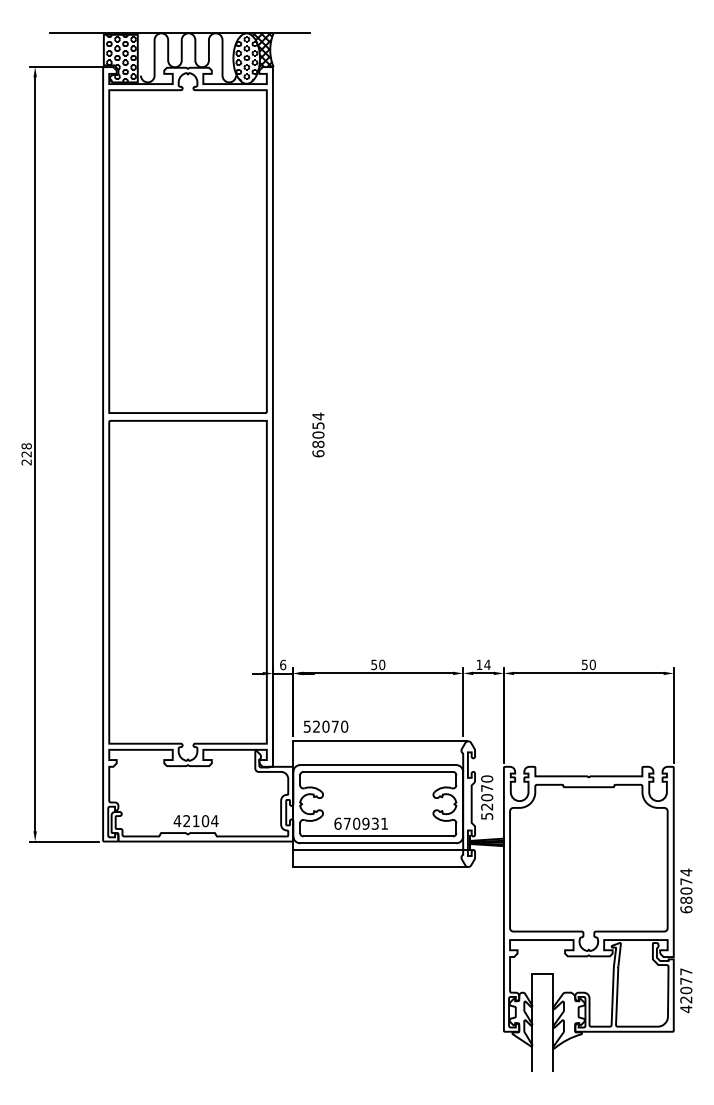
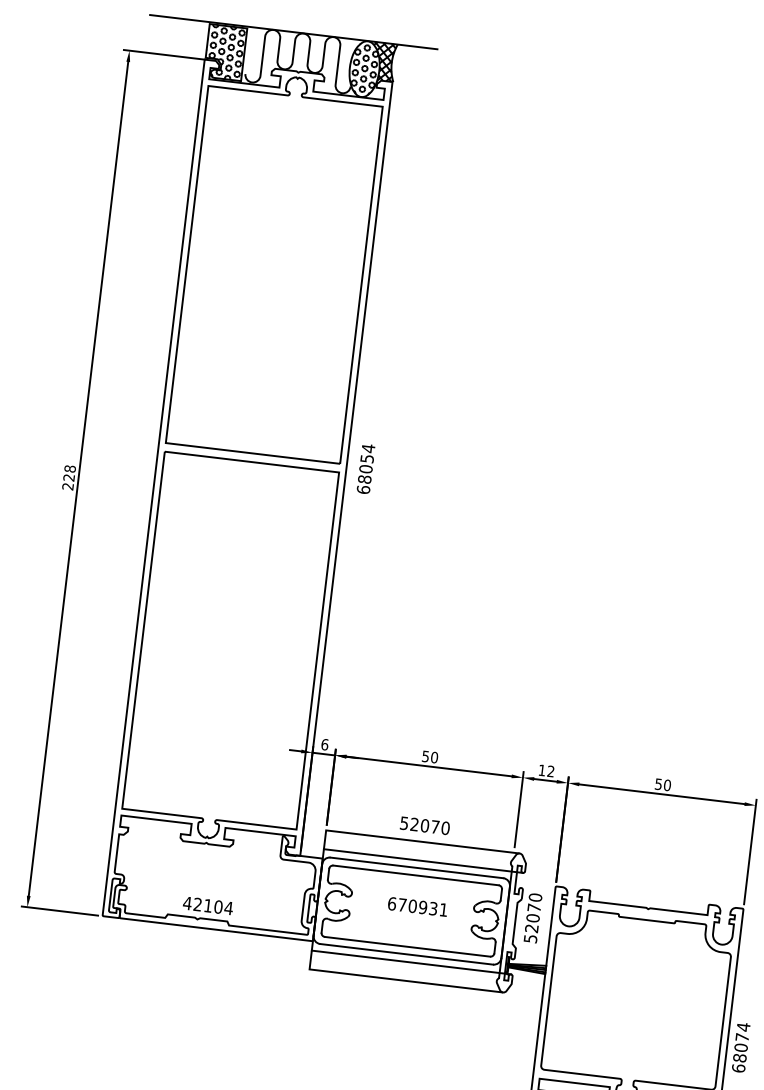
text: (318, 434) -> (366, 468), moved
text: (487, 664) -> (551, 771), 14 -> 12
text: (325, 726) -> (424, 825), moved
line: (383, 758) -> (423, 861), added
text: (360, 823) -> (417, 906), moved

